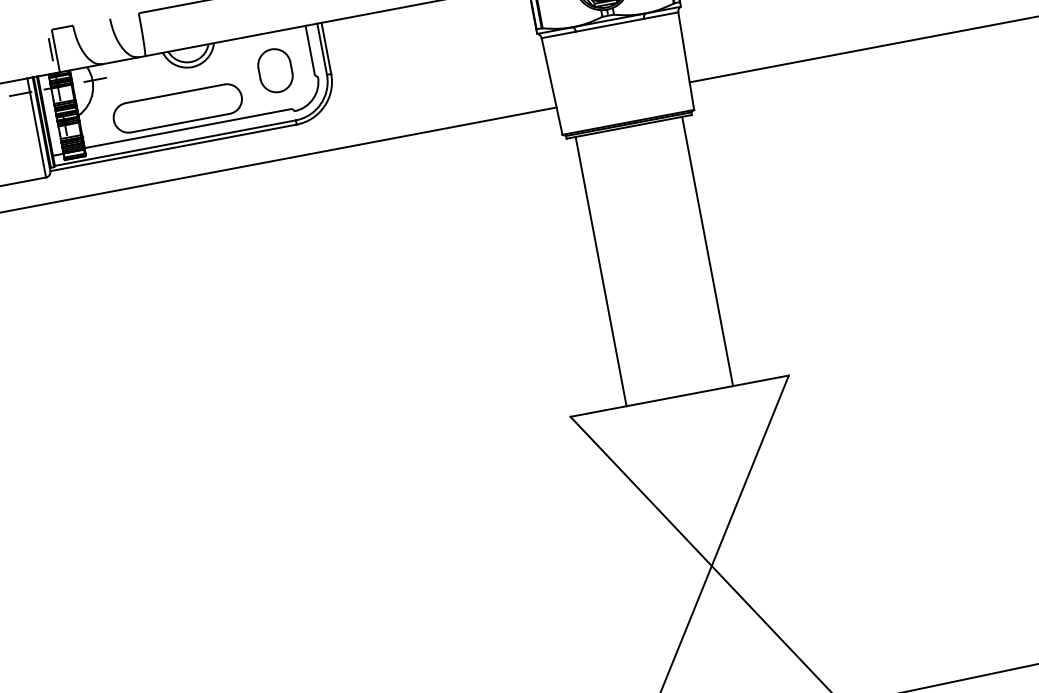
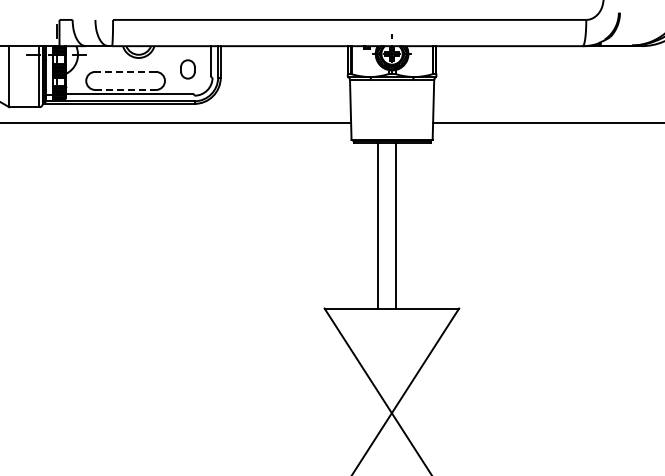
part: (274, 70) -> (187, 69), size x0.7
line: (174, 93) -> (125, 71), solid -> dashed
line: (181, 122) -> (126, 89), solid -> dashed
line: (707, 251) -> (395, 225), moved
line: (601, 271) -> (378, 225), moved

